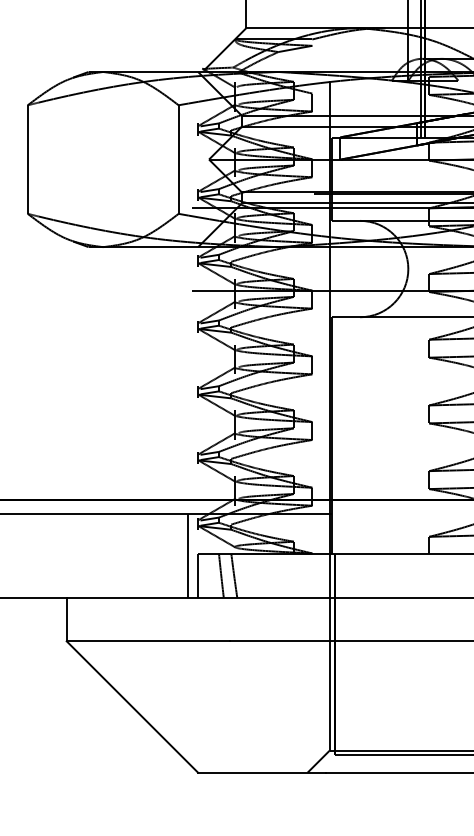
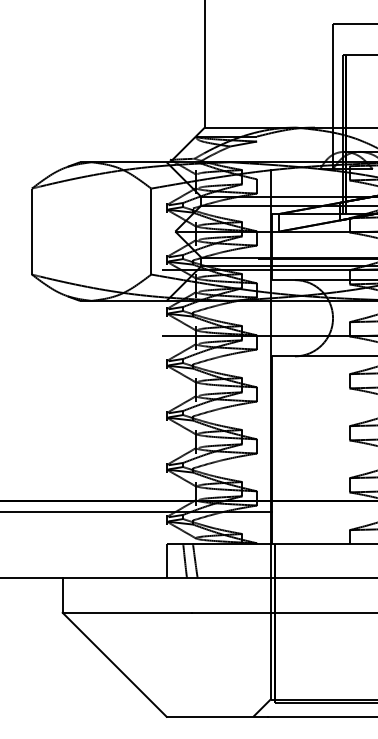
line: (187, 556) -> (158, 545), removed

